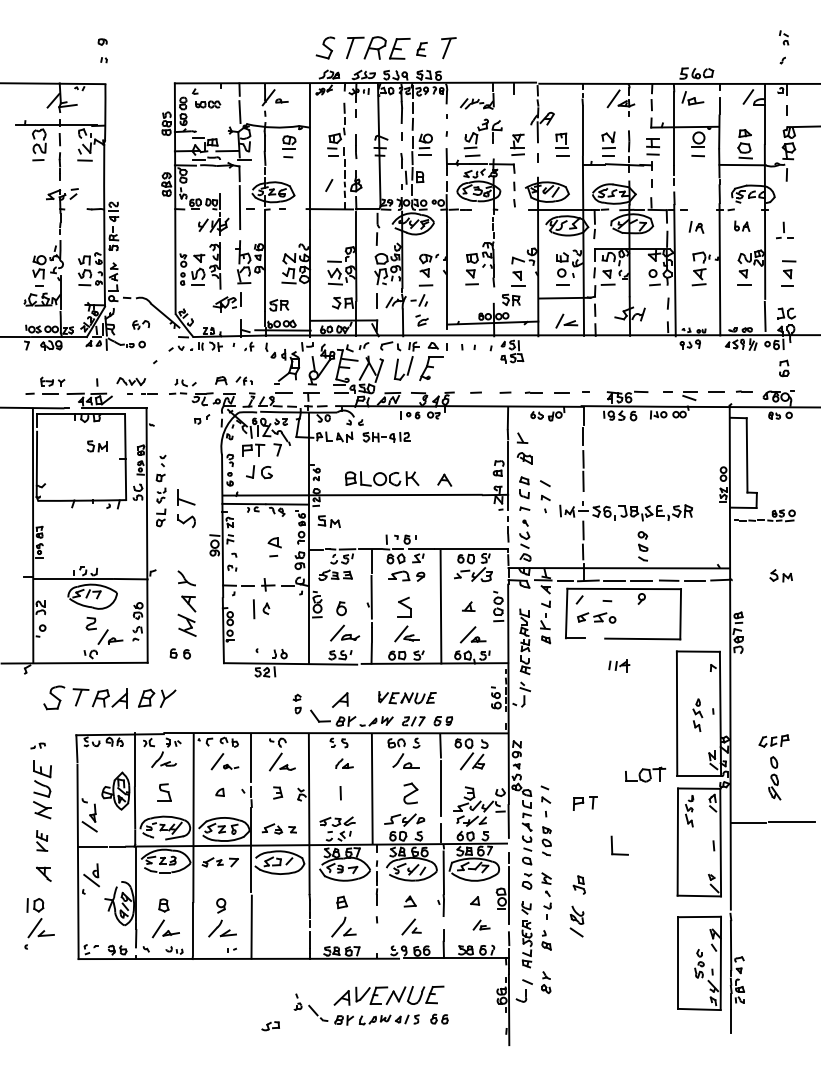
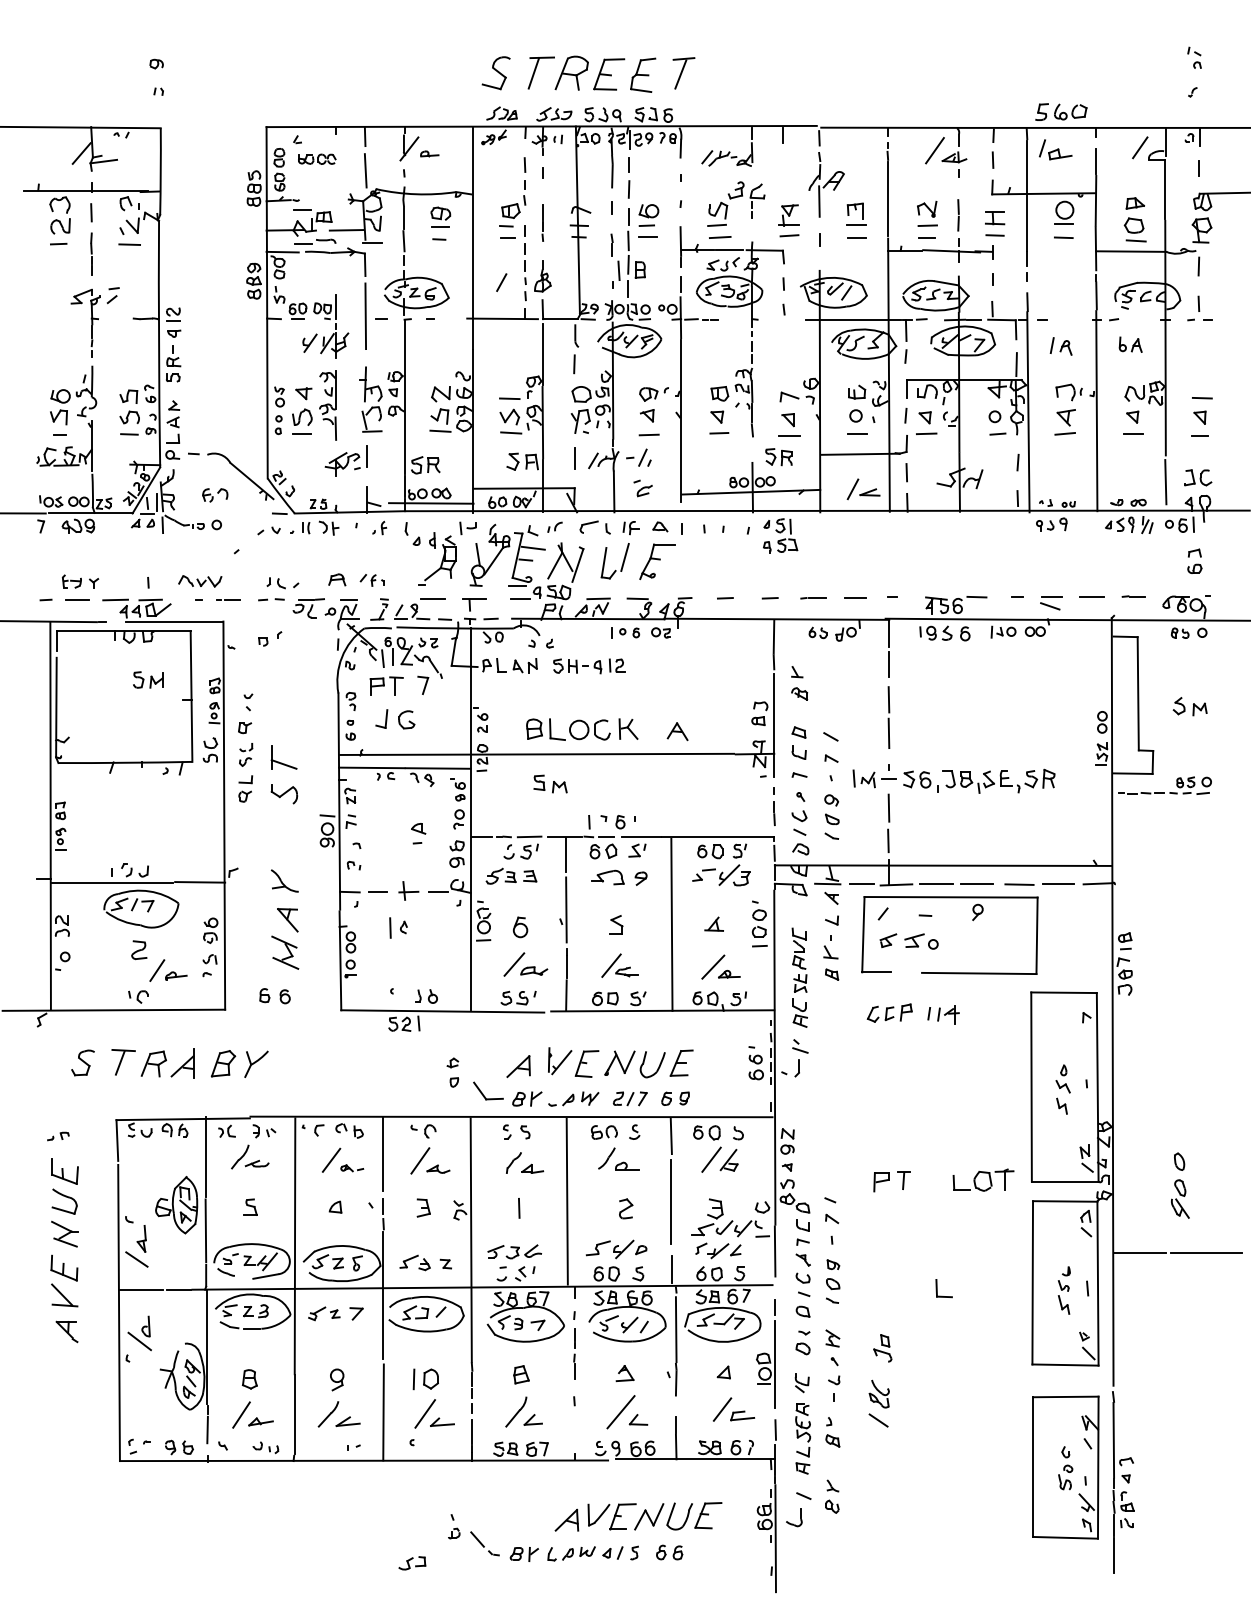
part: (421, 49) -> (642, 75), size x1.67
part: (784, 230) -> (1199, 308), moved
part: (202, 419) -> (270, 639), moved
part: (524, 448) -> (799, 683), size x0.71
part: (328, 521) -> (549, 783), moved
part: (274, 546) -> (418, 832), size x0.71
part: (642, 546) -> (831, 817), moved
part: (780, 575) -> (1189, 706), moved
part: (404, 606) -> (616, 923), size x0.62
part: (261, 608) -> (398, 927), size x0.71
part: (54, 697) -> (83, 1062), size x0.71
part: (407, 697) -> (620, 1062), size x1.67
part: (773, 740) -> (889, 1012), moved
part: (344, 763) -> (524, 1163), size x1.43
part: (164, 792) -> (250, 1207), size x0.62
part: (410, 793) -> (625, 1208), size x0.62
part: (584, 803) -> (890, 1181), moved
part: (689, 811) -> (1064, 1291), moved
part: (41, 840) -> (63, 1280), size x1.67
part: (619, 845) -> (943, 1288), size x0.62
part: (39, 923) -> (432, 1406), moved
part: (481, 924) -> (733, 1408), size x1.67
part: (411, 926) -> (627, 1411), size x1.43
part: (388, 995) -> (637, 1516), moved

